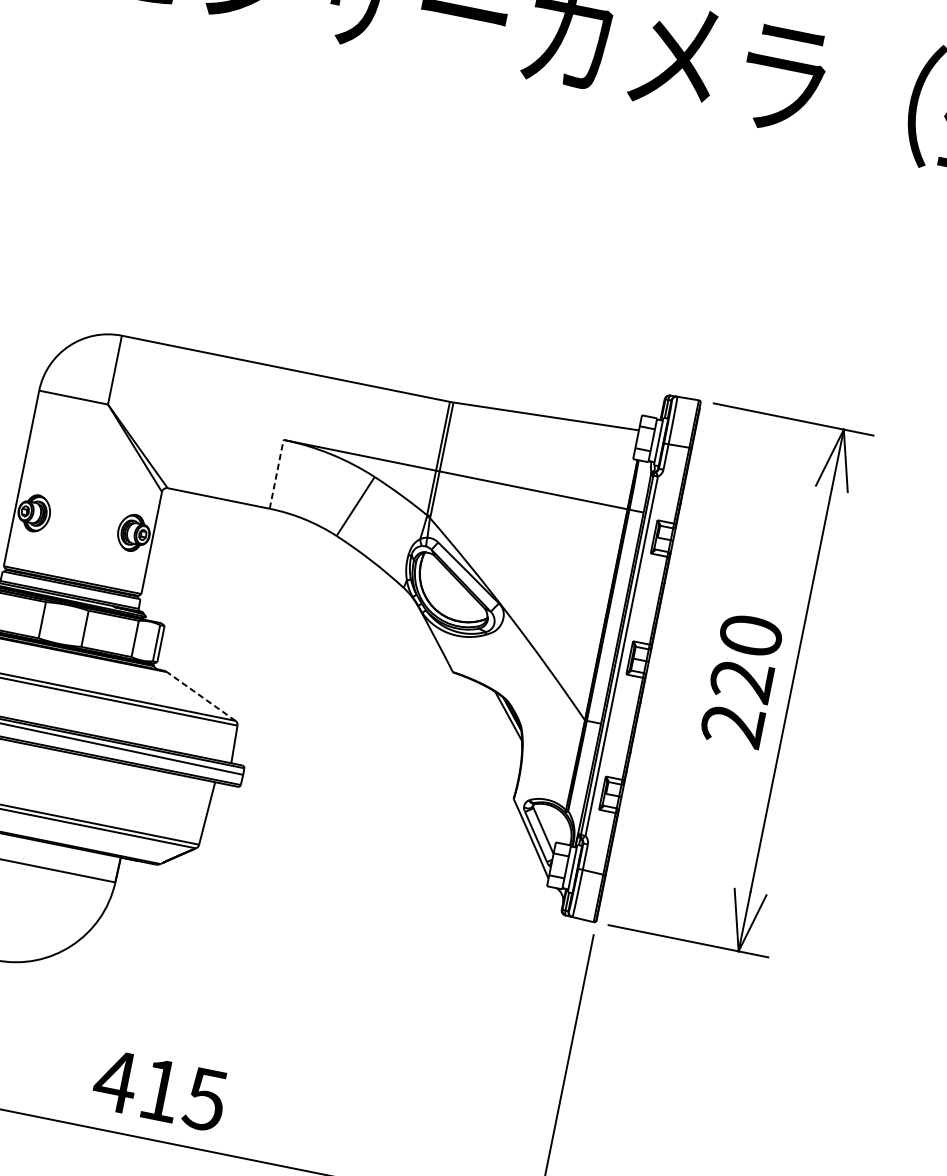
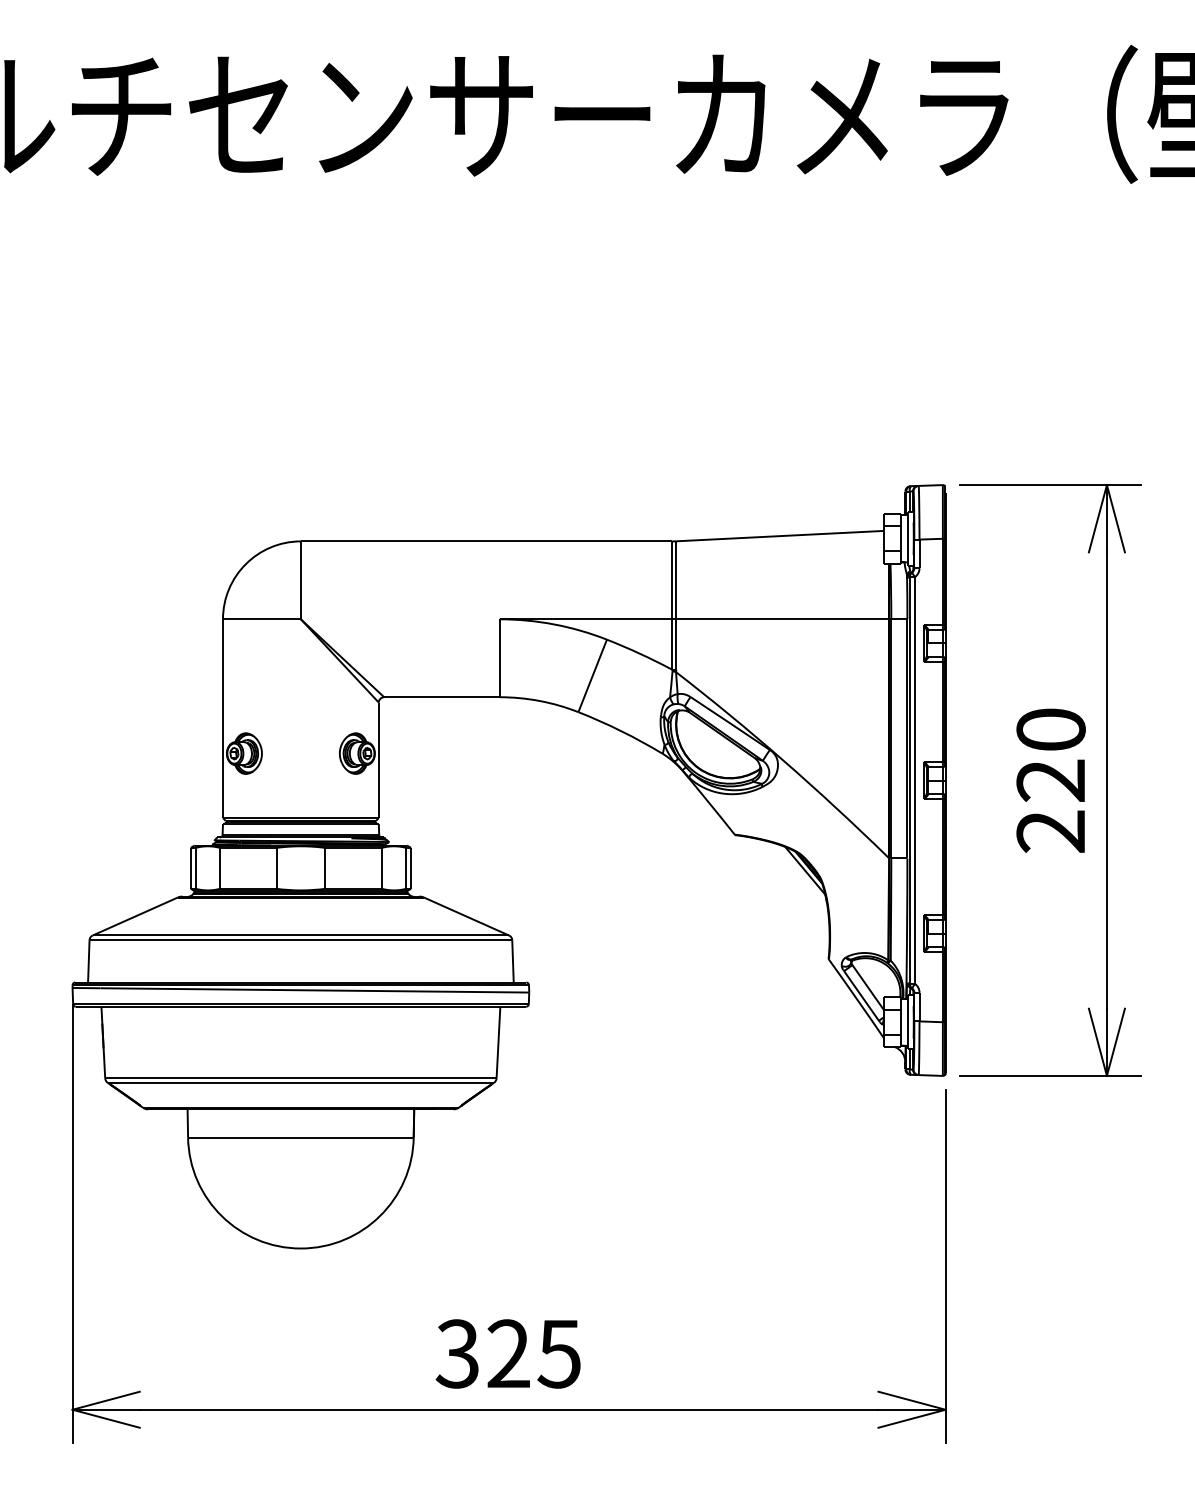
line: (276, 474) -> (499, 658), dashed -> solid
line: (201, 696) -> (466, 916), dashed -> solid
text: (136, 1085) -> (481, 1353), 415 -> 325

